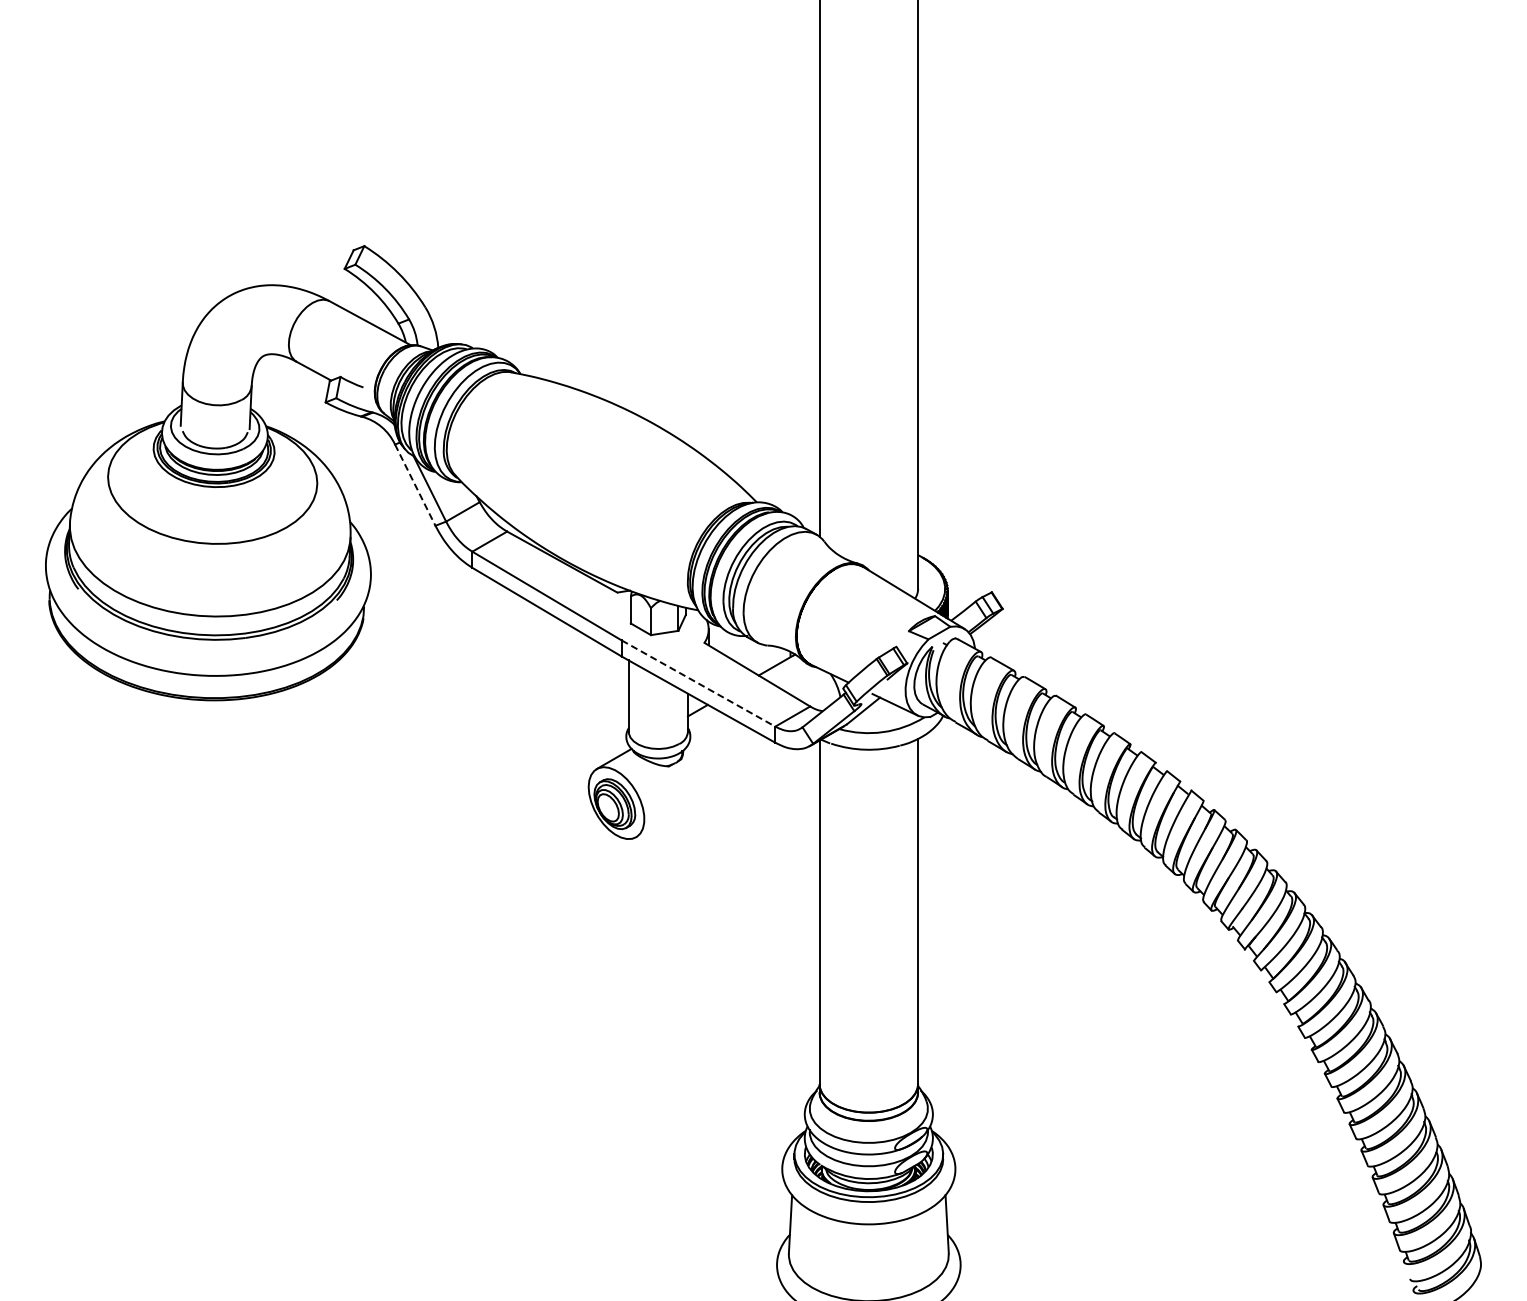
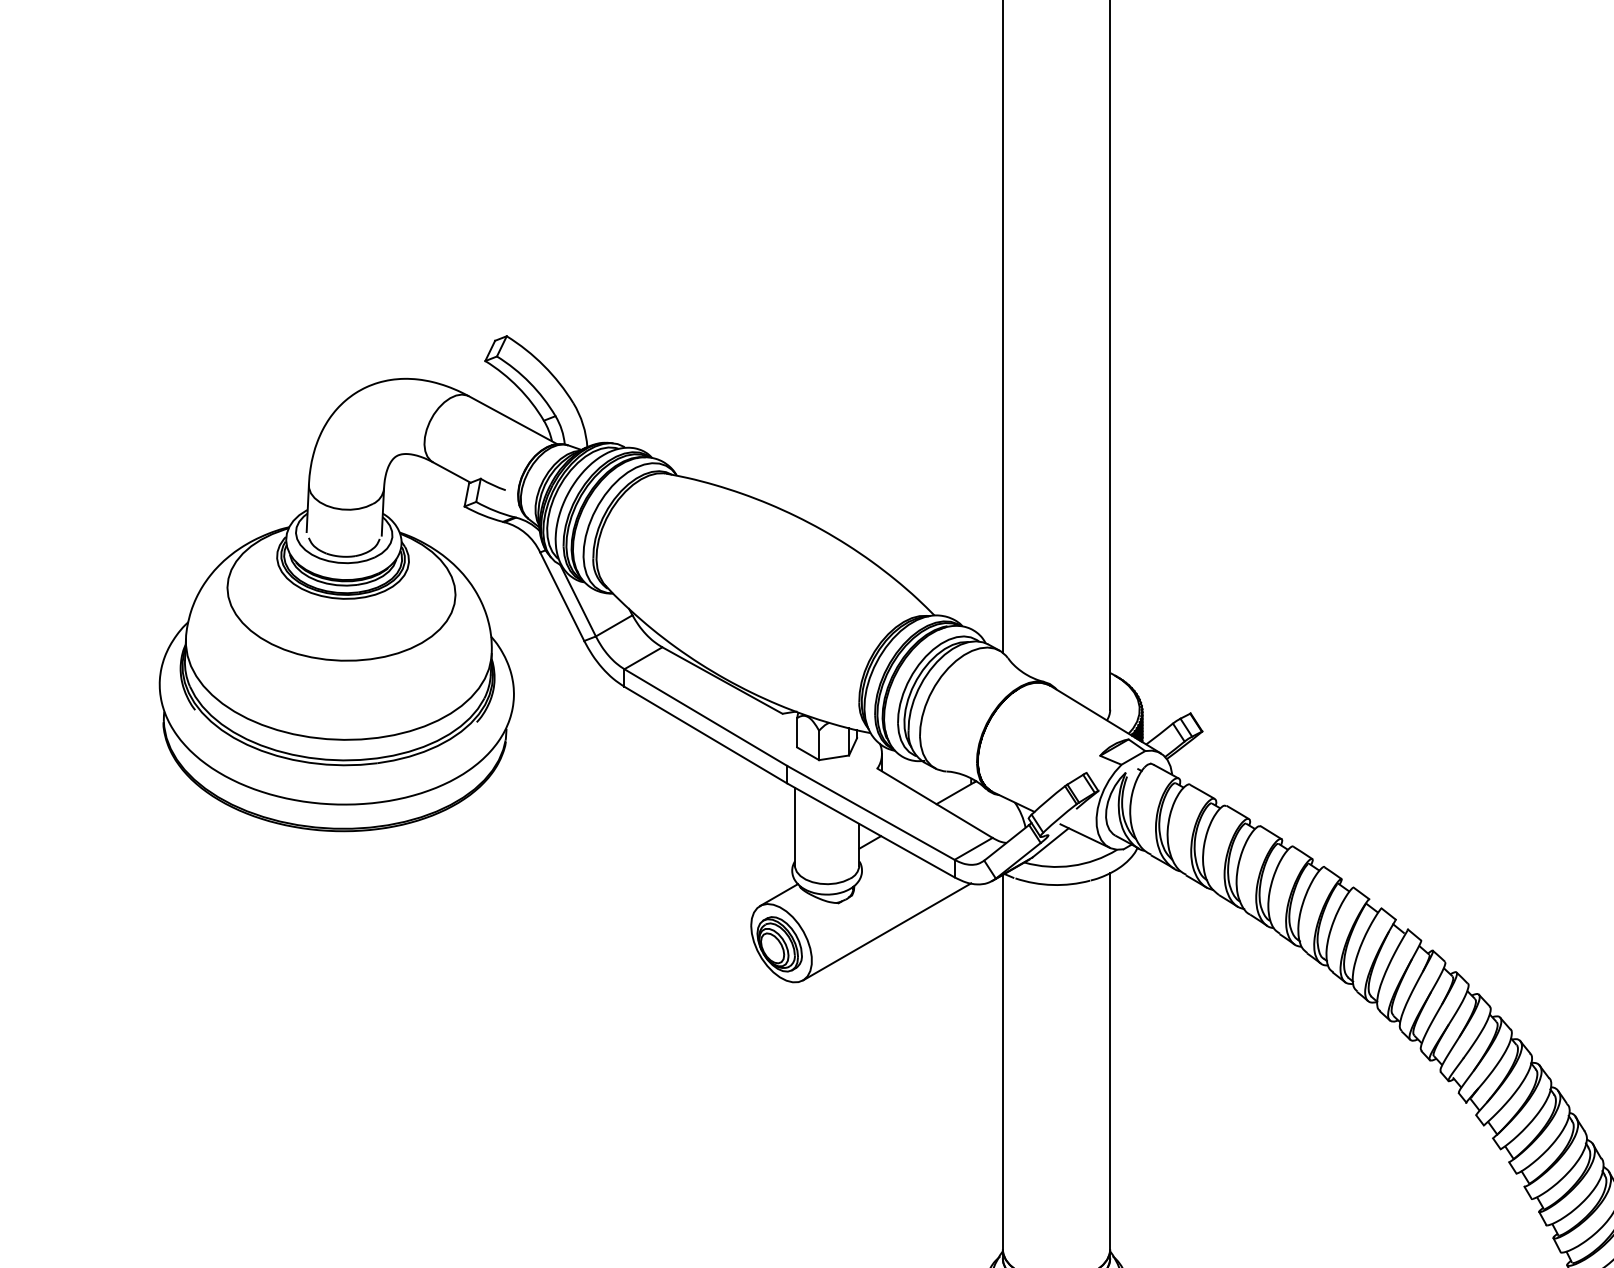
line: (415, 485) -> (562, 597), dashed -> solid
line: (698, 683) -> (870, 812), dashed -> solid
line: (713, 792) -> (887, 931), added

